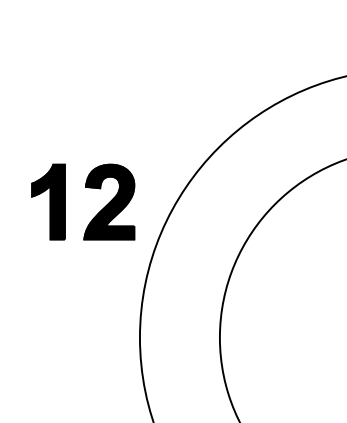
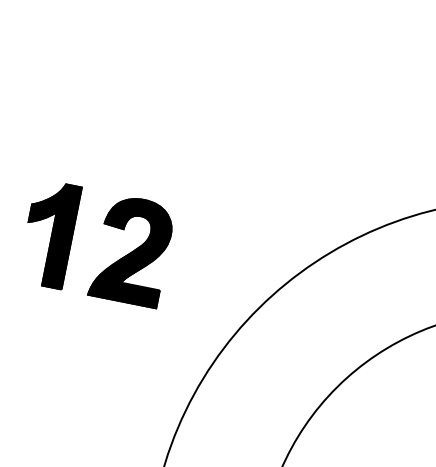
part: (85, 187) -> (103, 224), moved

